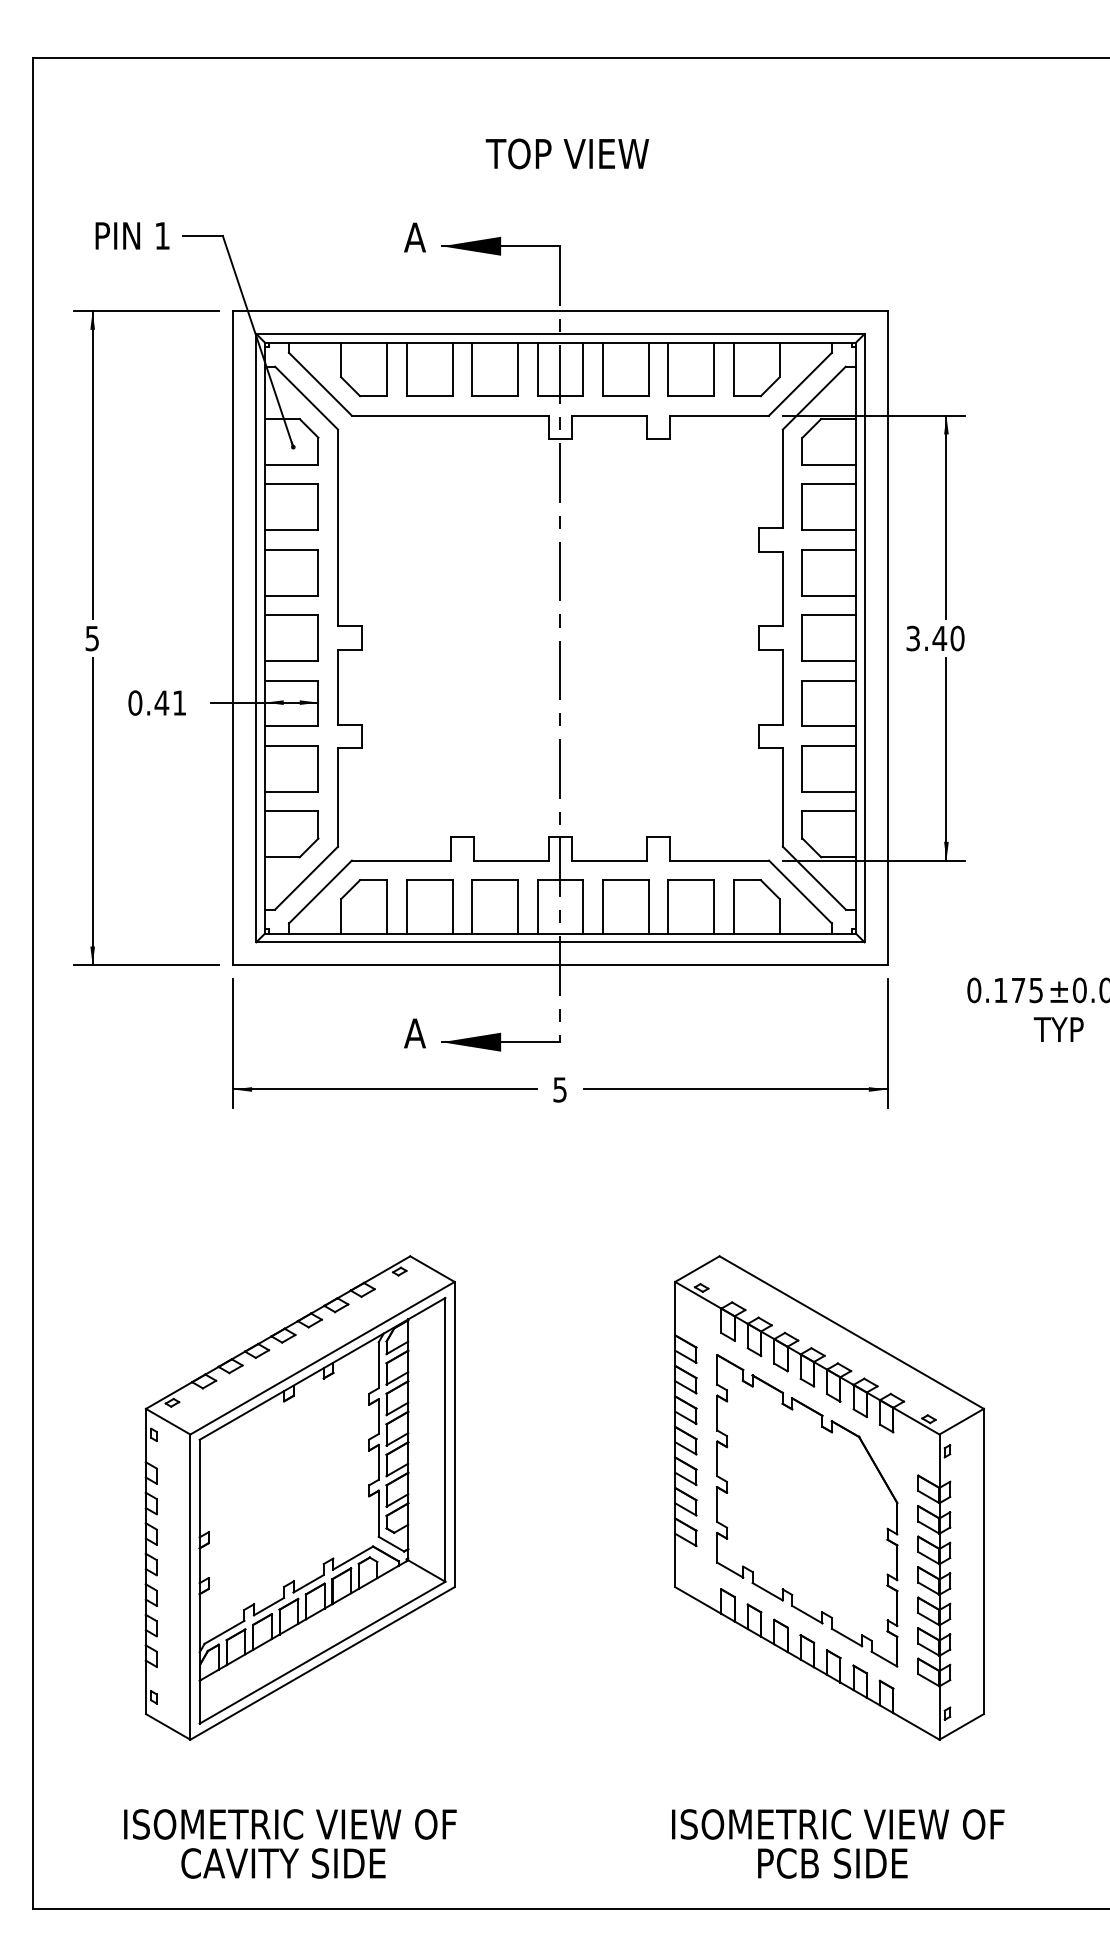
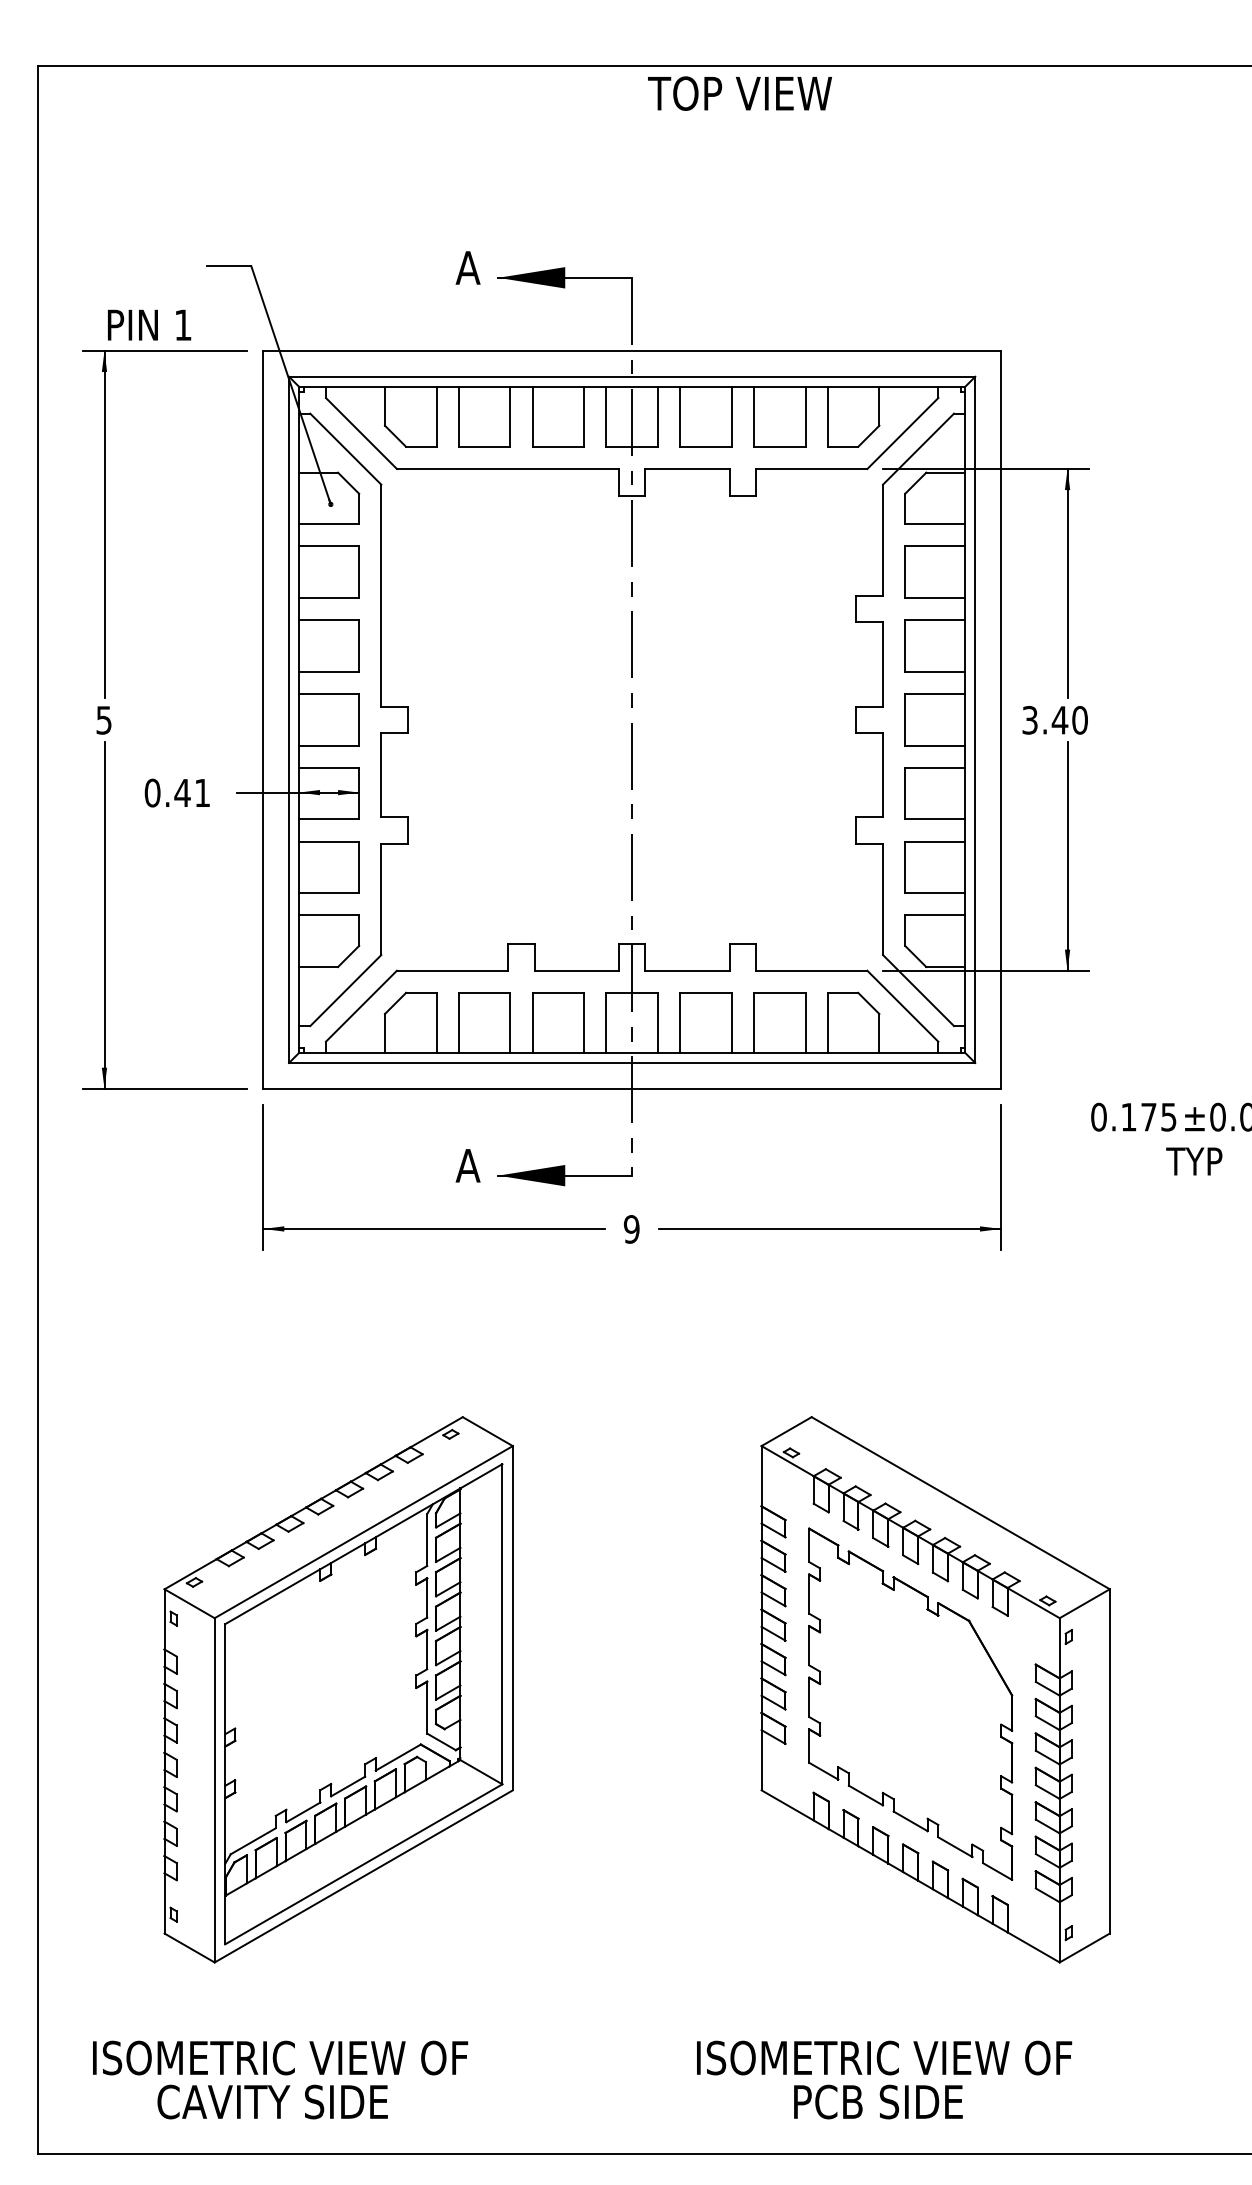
text: (566, 153) -> (739, 93), moved
text: (132, 235) -> (149, 324), moved
text: (559, 1089) -> (631, 1229), 5 -> 9
text: (290, 1843) -> (280, 2079), moved
text: (838, 1843) -> (884, 2079), moved

